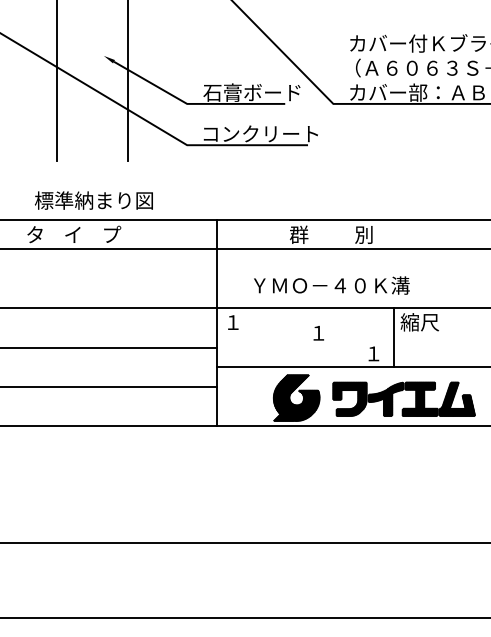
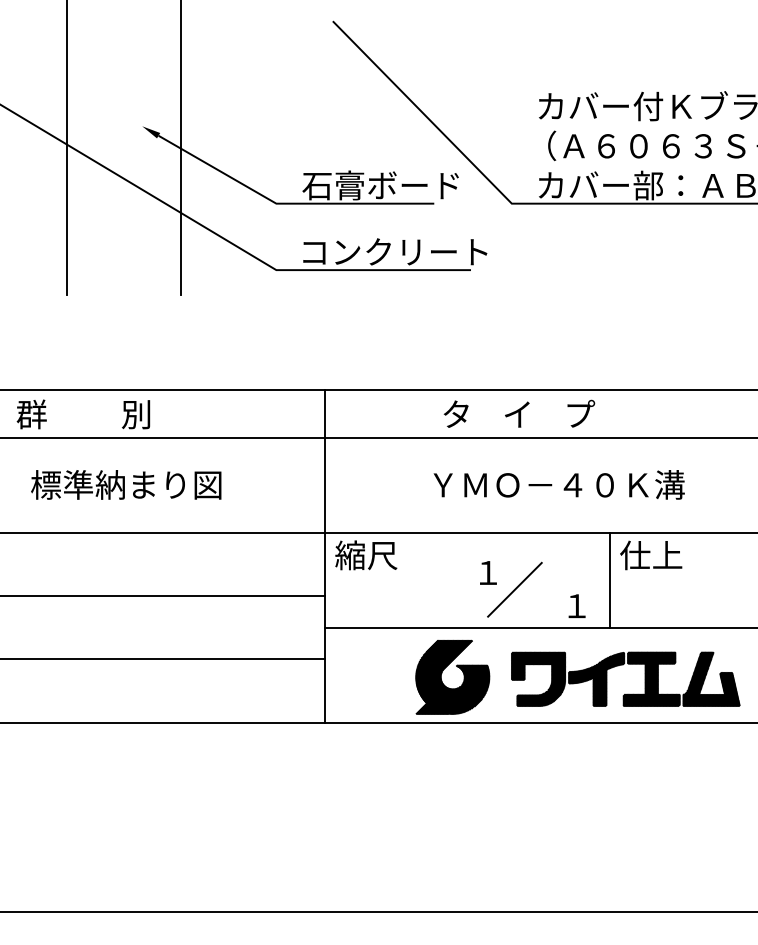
text: (93, 200) -> (125, 484), moved
text: (73, 234) -> (93, 413), タ    イ    プ -> 群          別
text: (336, 234) -> (516, 413), 群          別 -> タ    イ    プ
text: (331, 285) -> (558, 484), moved
text: (242, 322) -> (365, 555), １ -> 縮尺
text: (419, 322) -> (650, 555), 縮尺 -> 仕上
line: (334, 343) -> (513, 589), added

